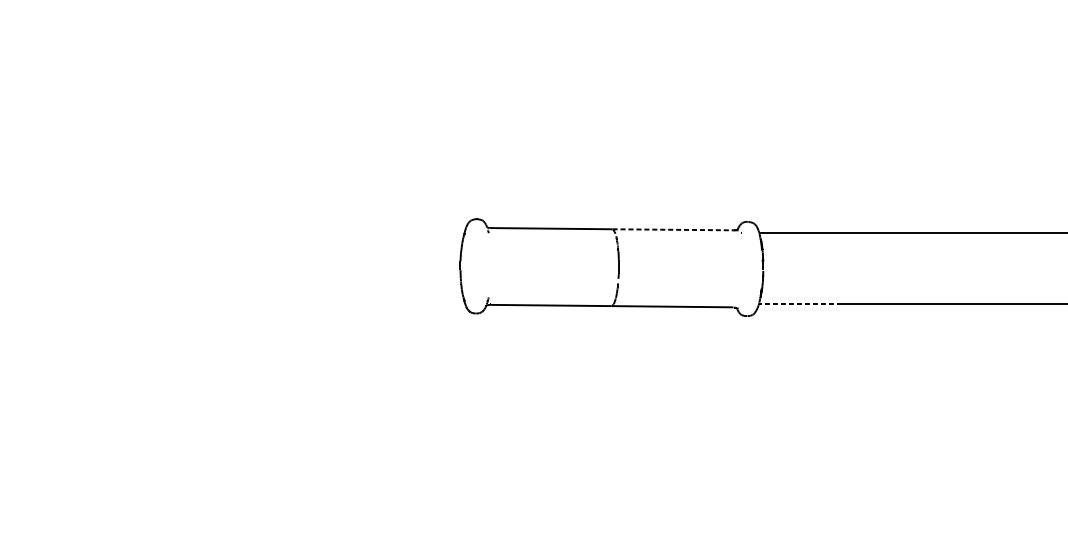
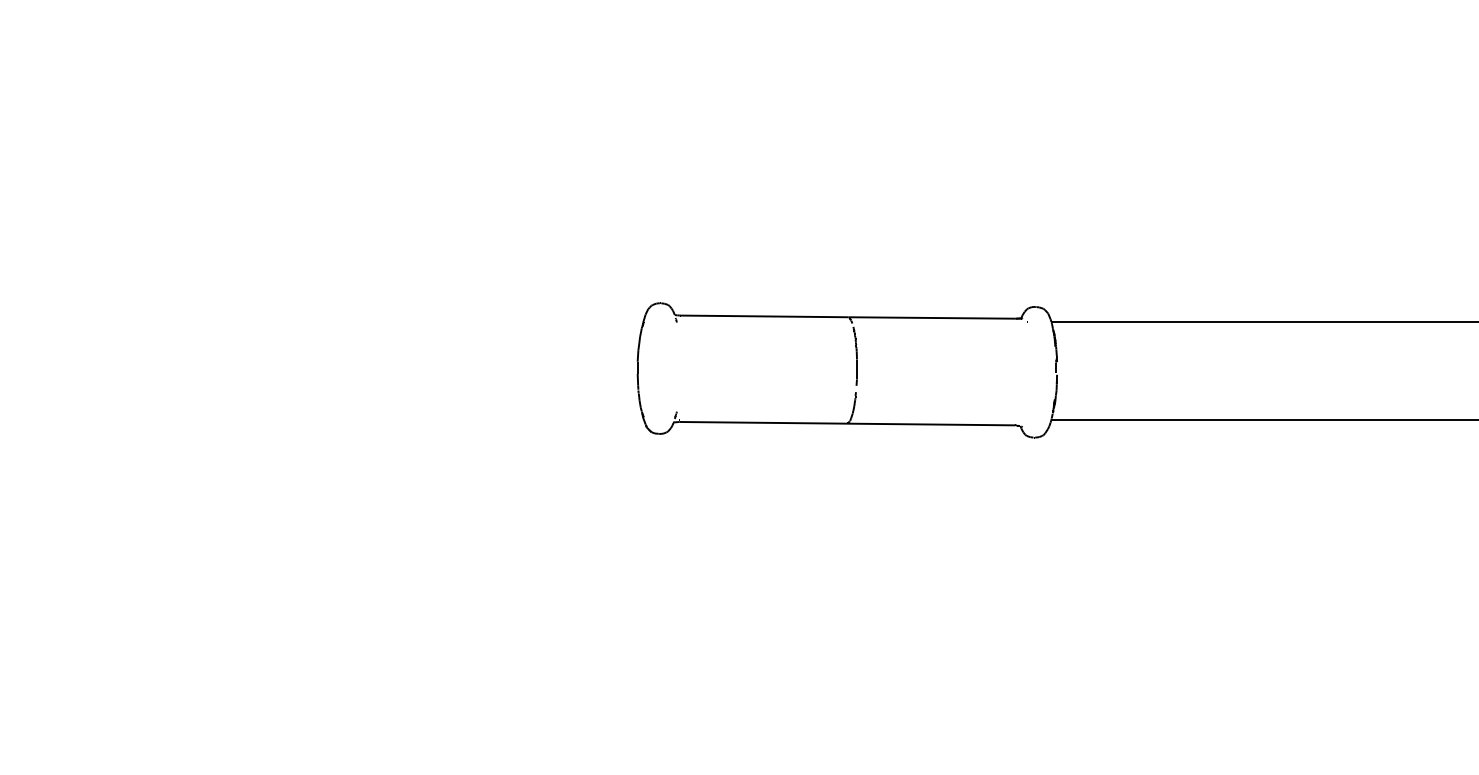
line: (672, 229) -> (931, 317), dashed -> solid
line: (800, 303) -> (1108, 420), dashed -> solid

